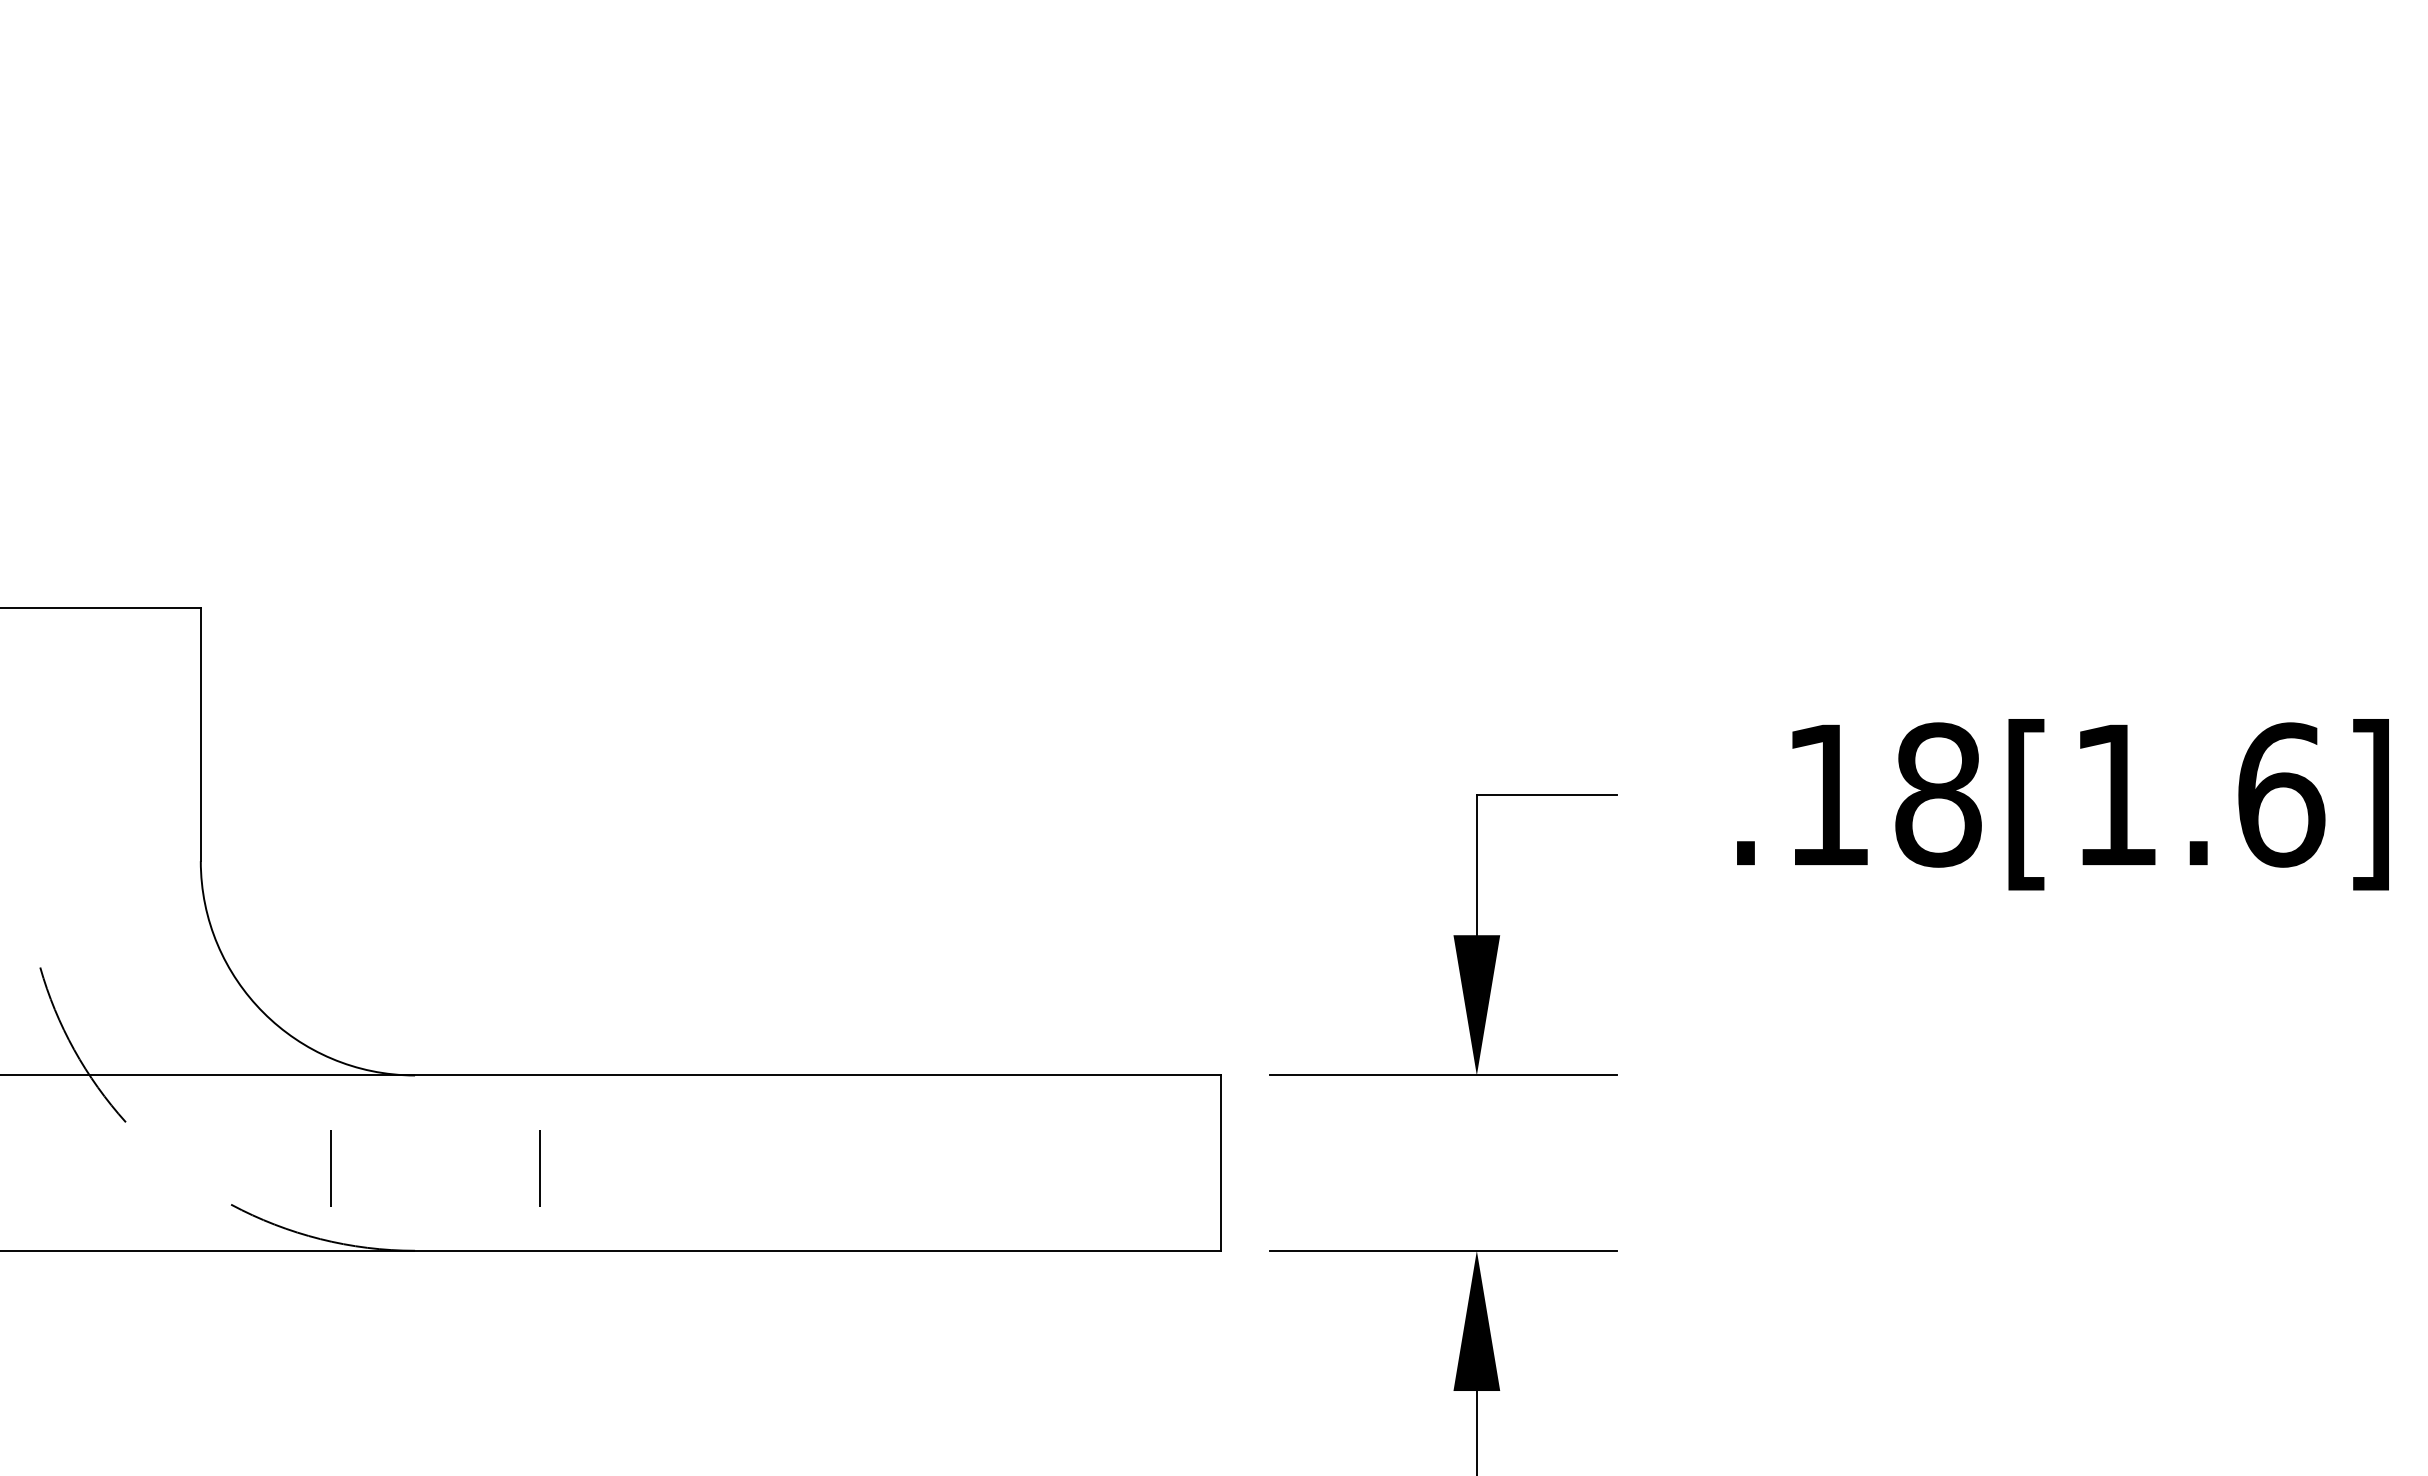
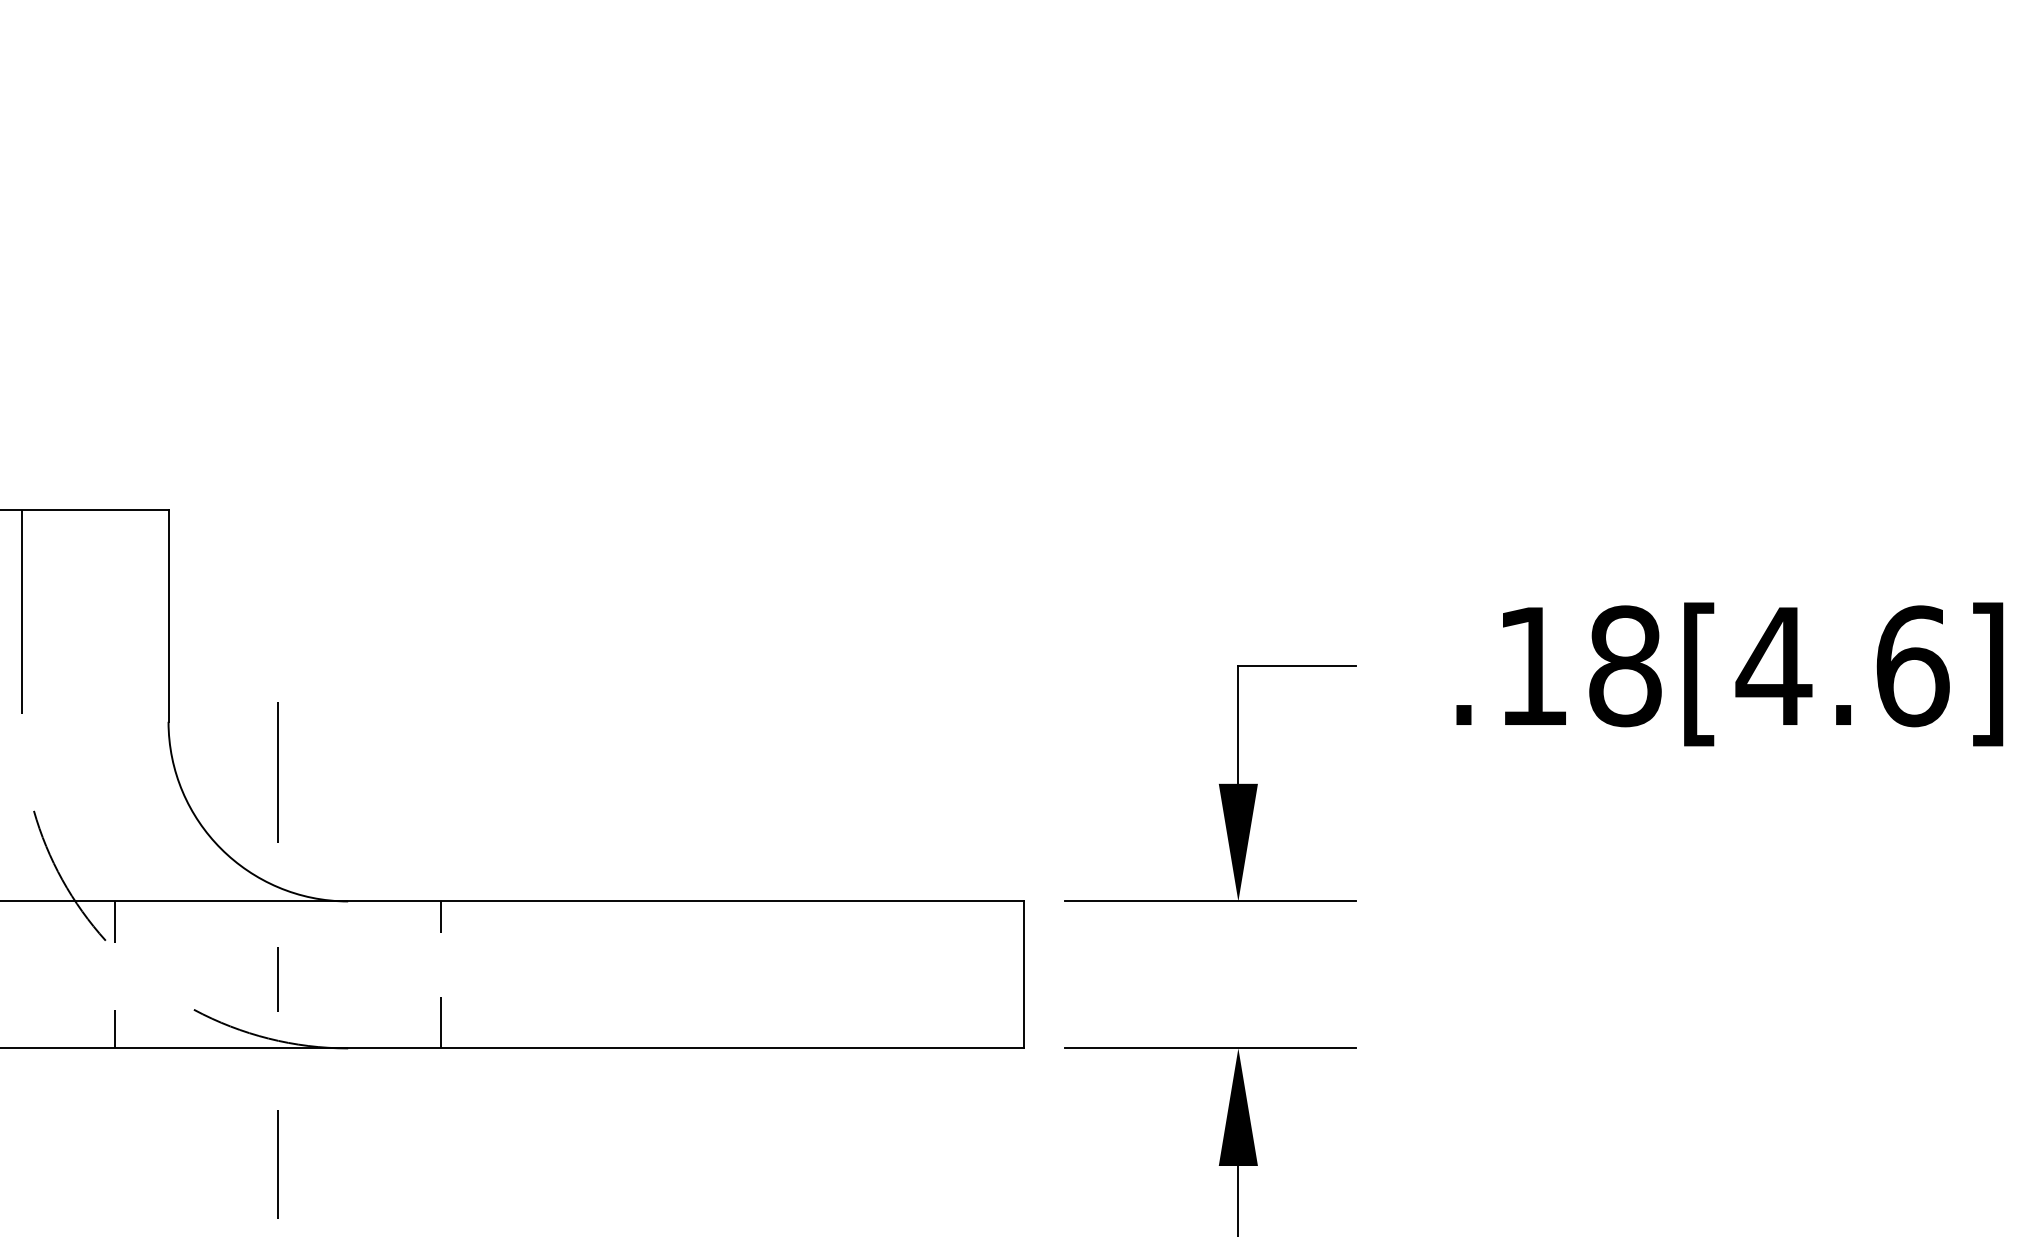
line: (25, 734) -> (21, 615), added
text: (2115, 794) -> (1773, 665), .18[1.6] -> .18[4.6]
line: (330, 921) -> (277, 772), added
line: (526, 1093) -> (441, 916), added
line: (136, 1100) -> (114, 922), added
line: (539, 1168) -> (452, 979), removed
line: (526, 1219) -> (441, 1022), added
line: (136, 1227) -> (114, 1028), added
line: (331, 1389) -> (278, 1164), added

